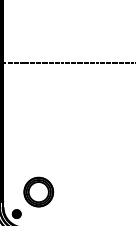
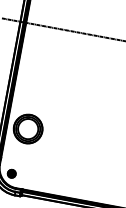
part: (38, 191) -> (28, 128), moved

